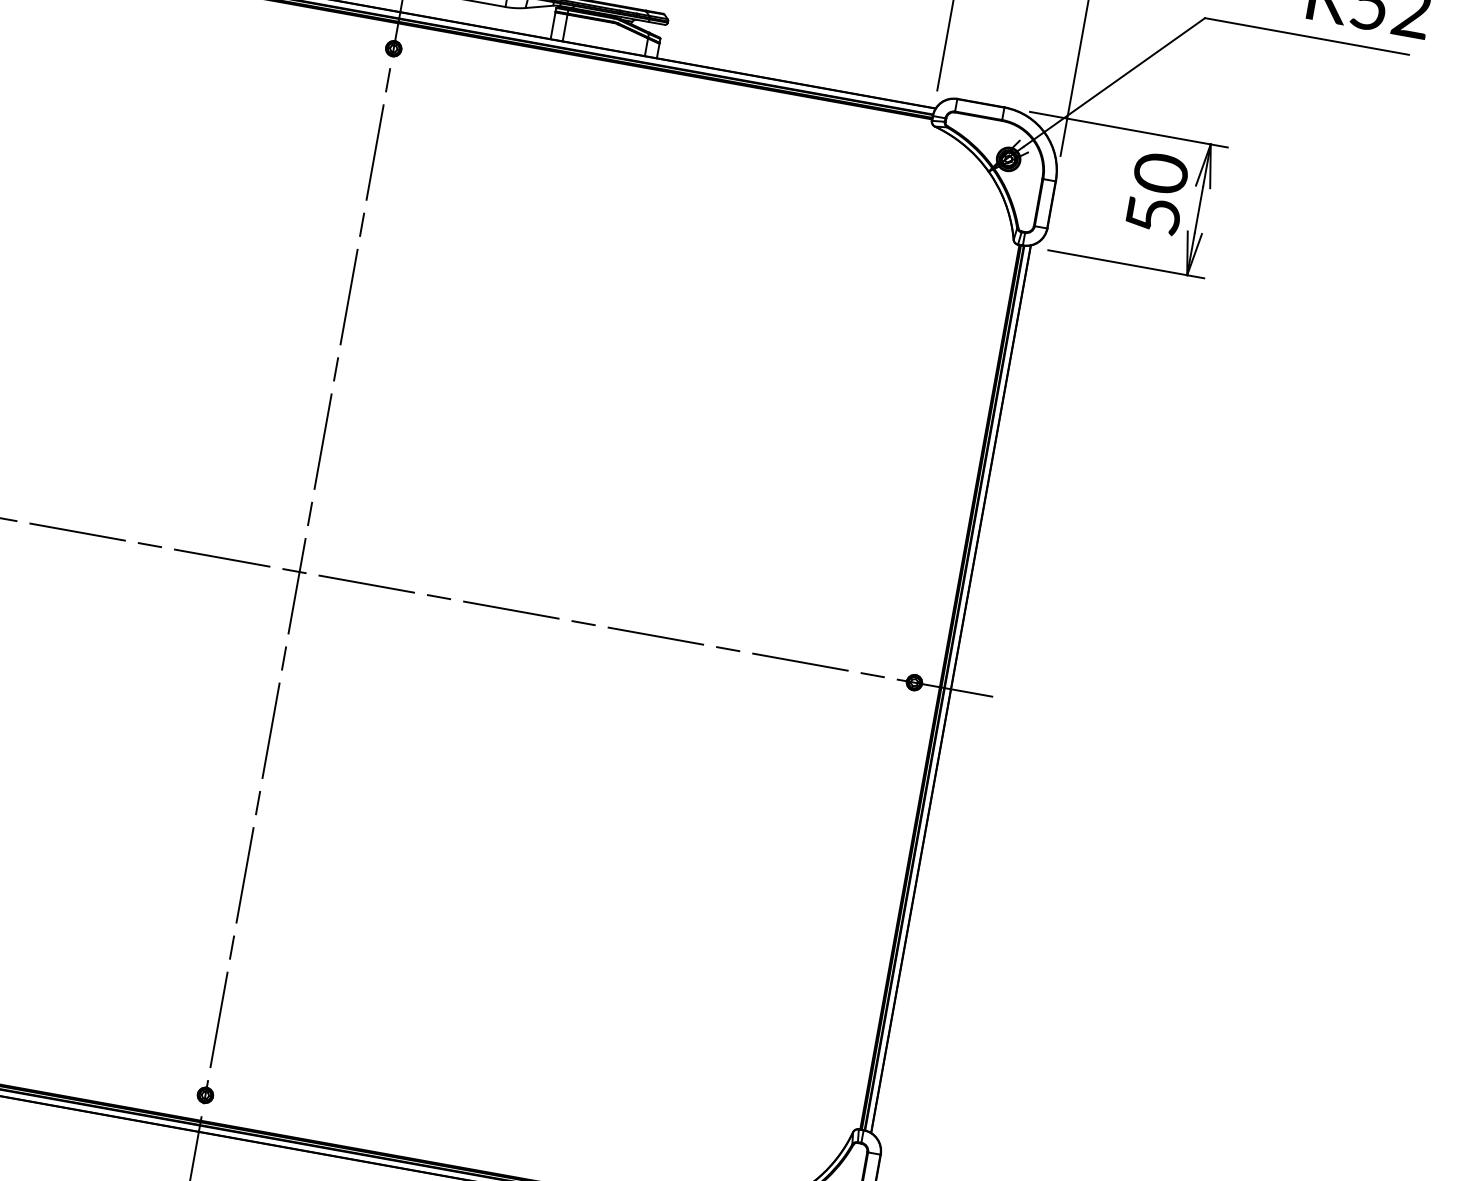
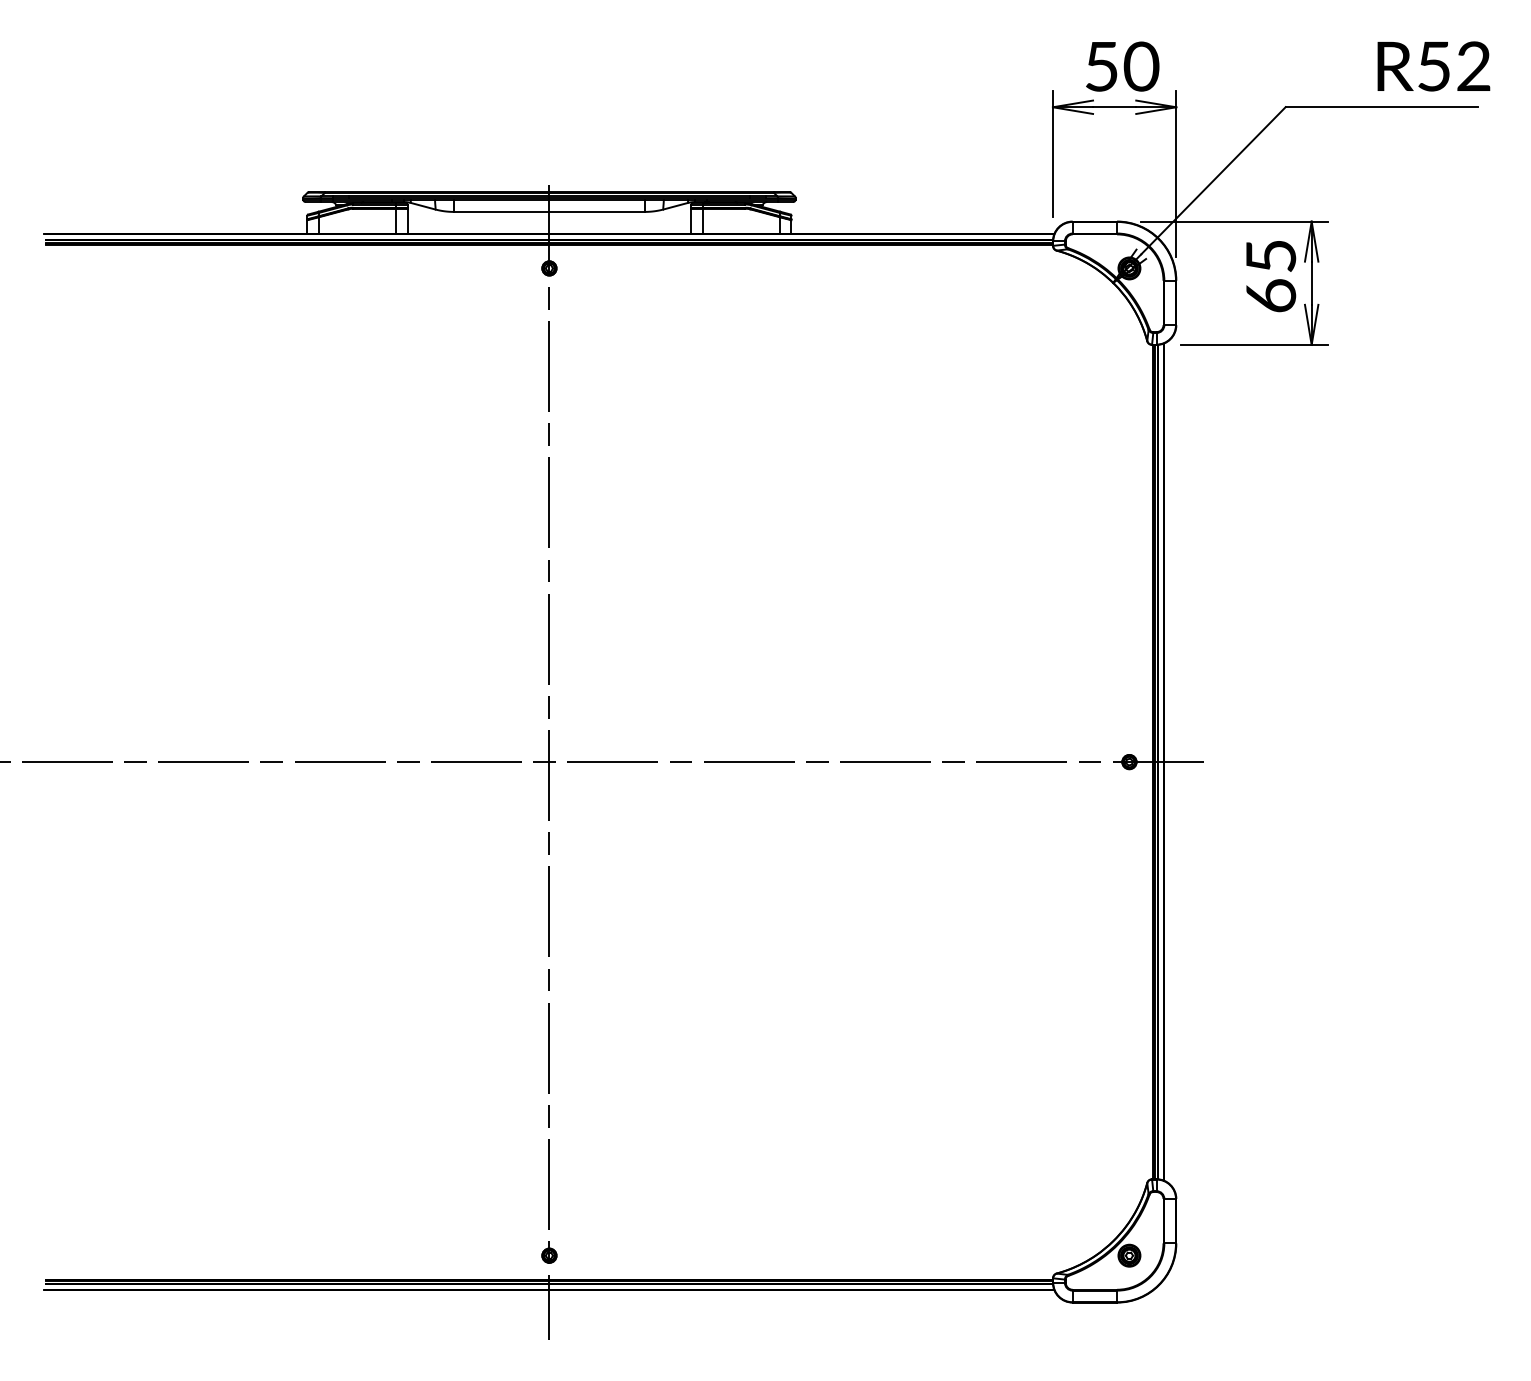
text: (1157, 193) -> (1271, 275), 50 -> 65

